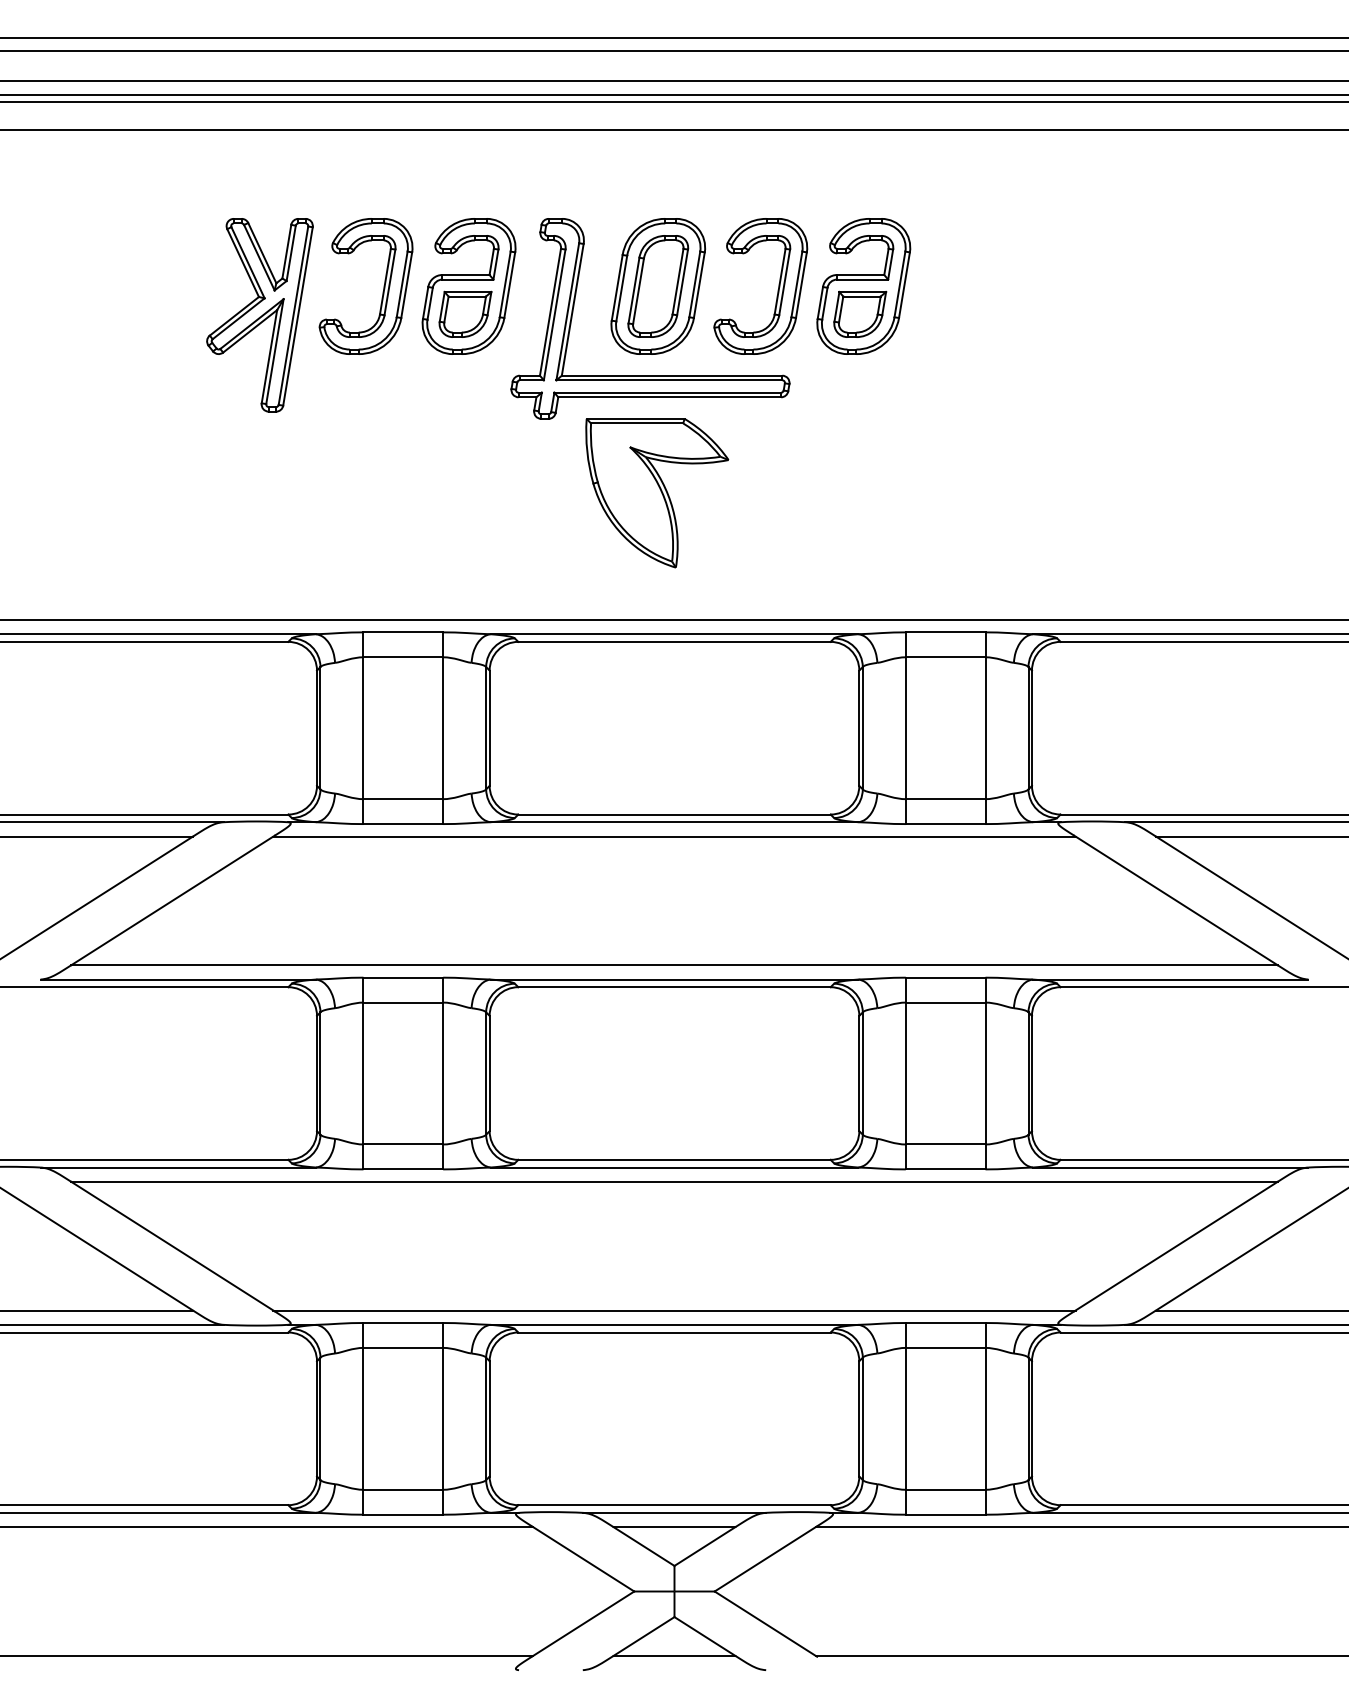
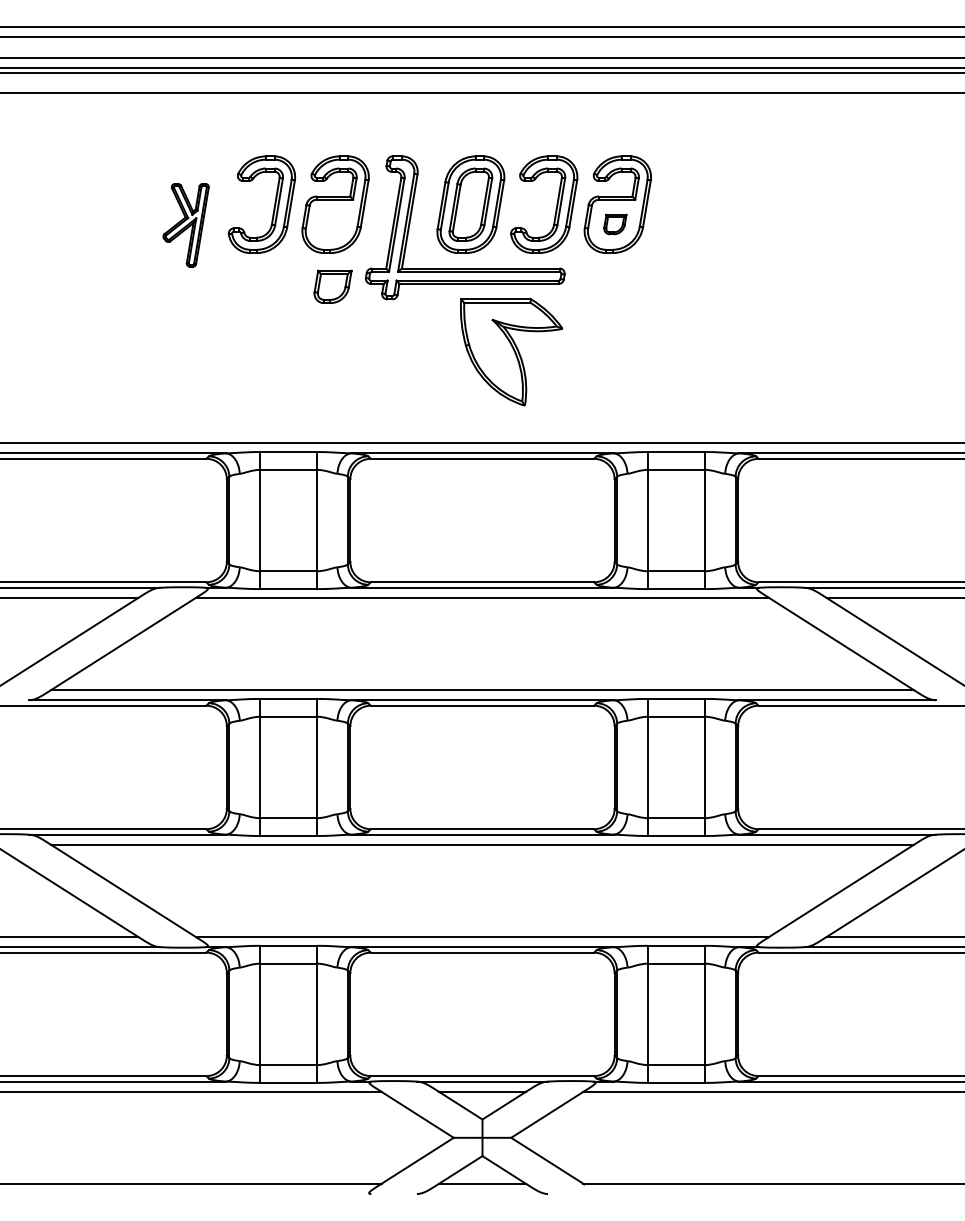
part: (465, 313) -> (333, 286), moved
part: (860, 313) -> (615, 224), size x0.6
part: (259, 315) -> (185, 225), size x0.6
part: (657, 493) -> (511, 352), moved

